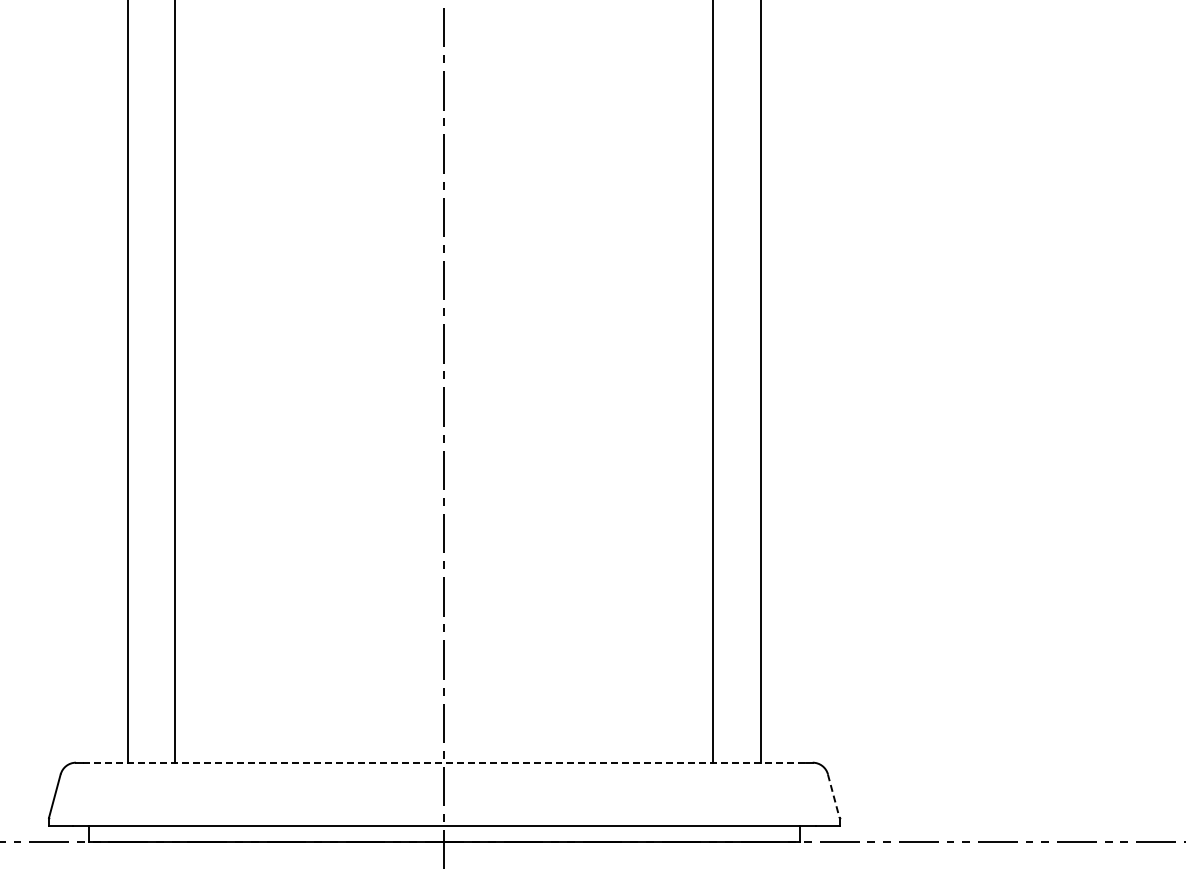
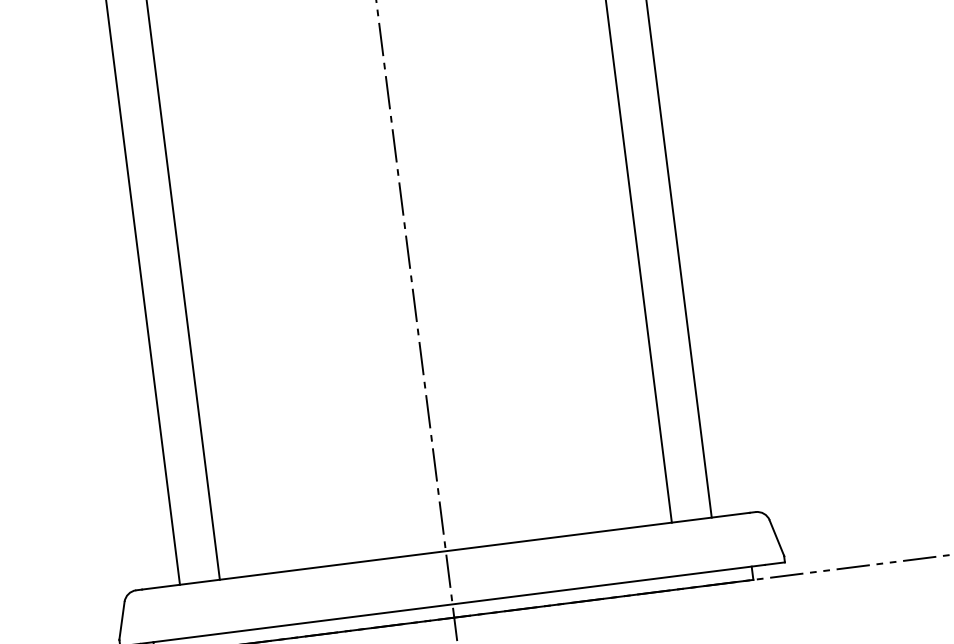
line: (444, 762) -> (446, 551), dashed -> solid
line: (833, 796) -> (776, 538), dashed -> solid

